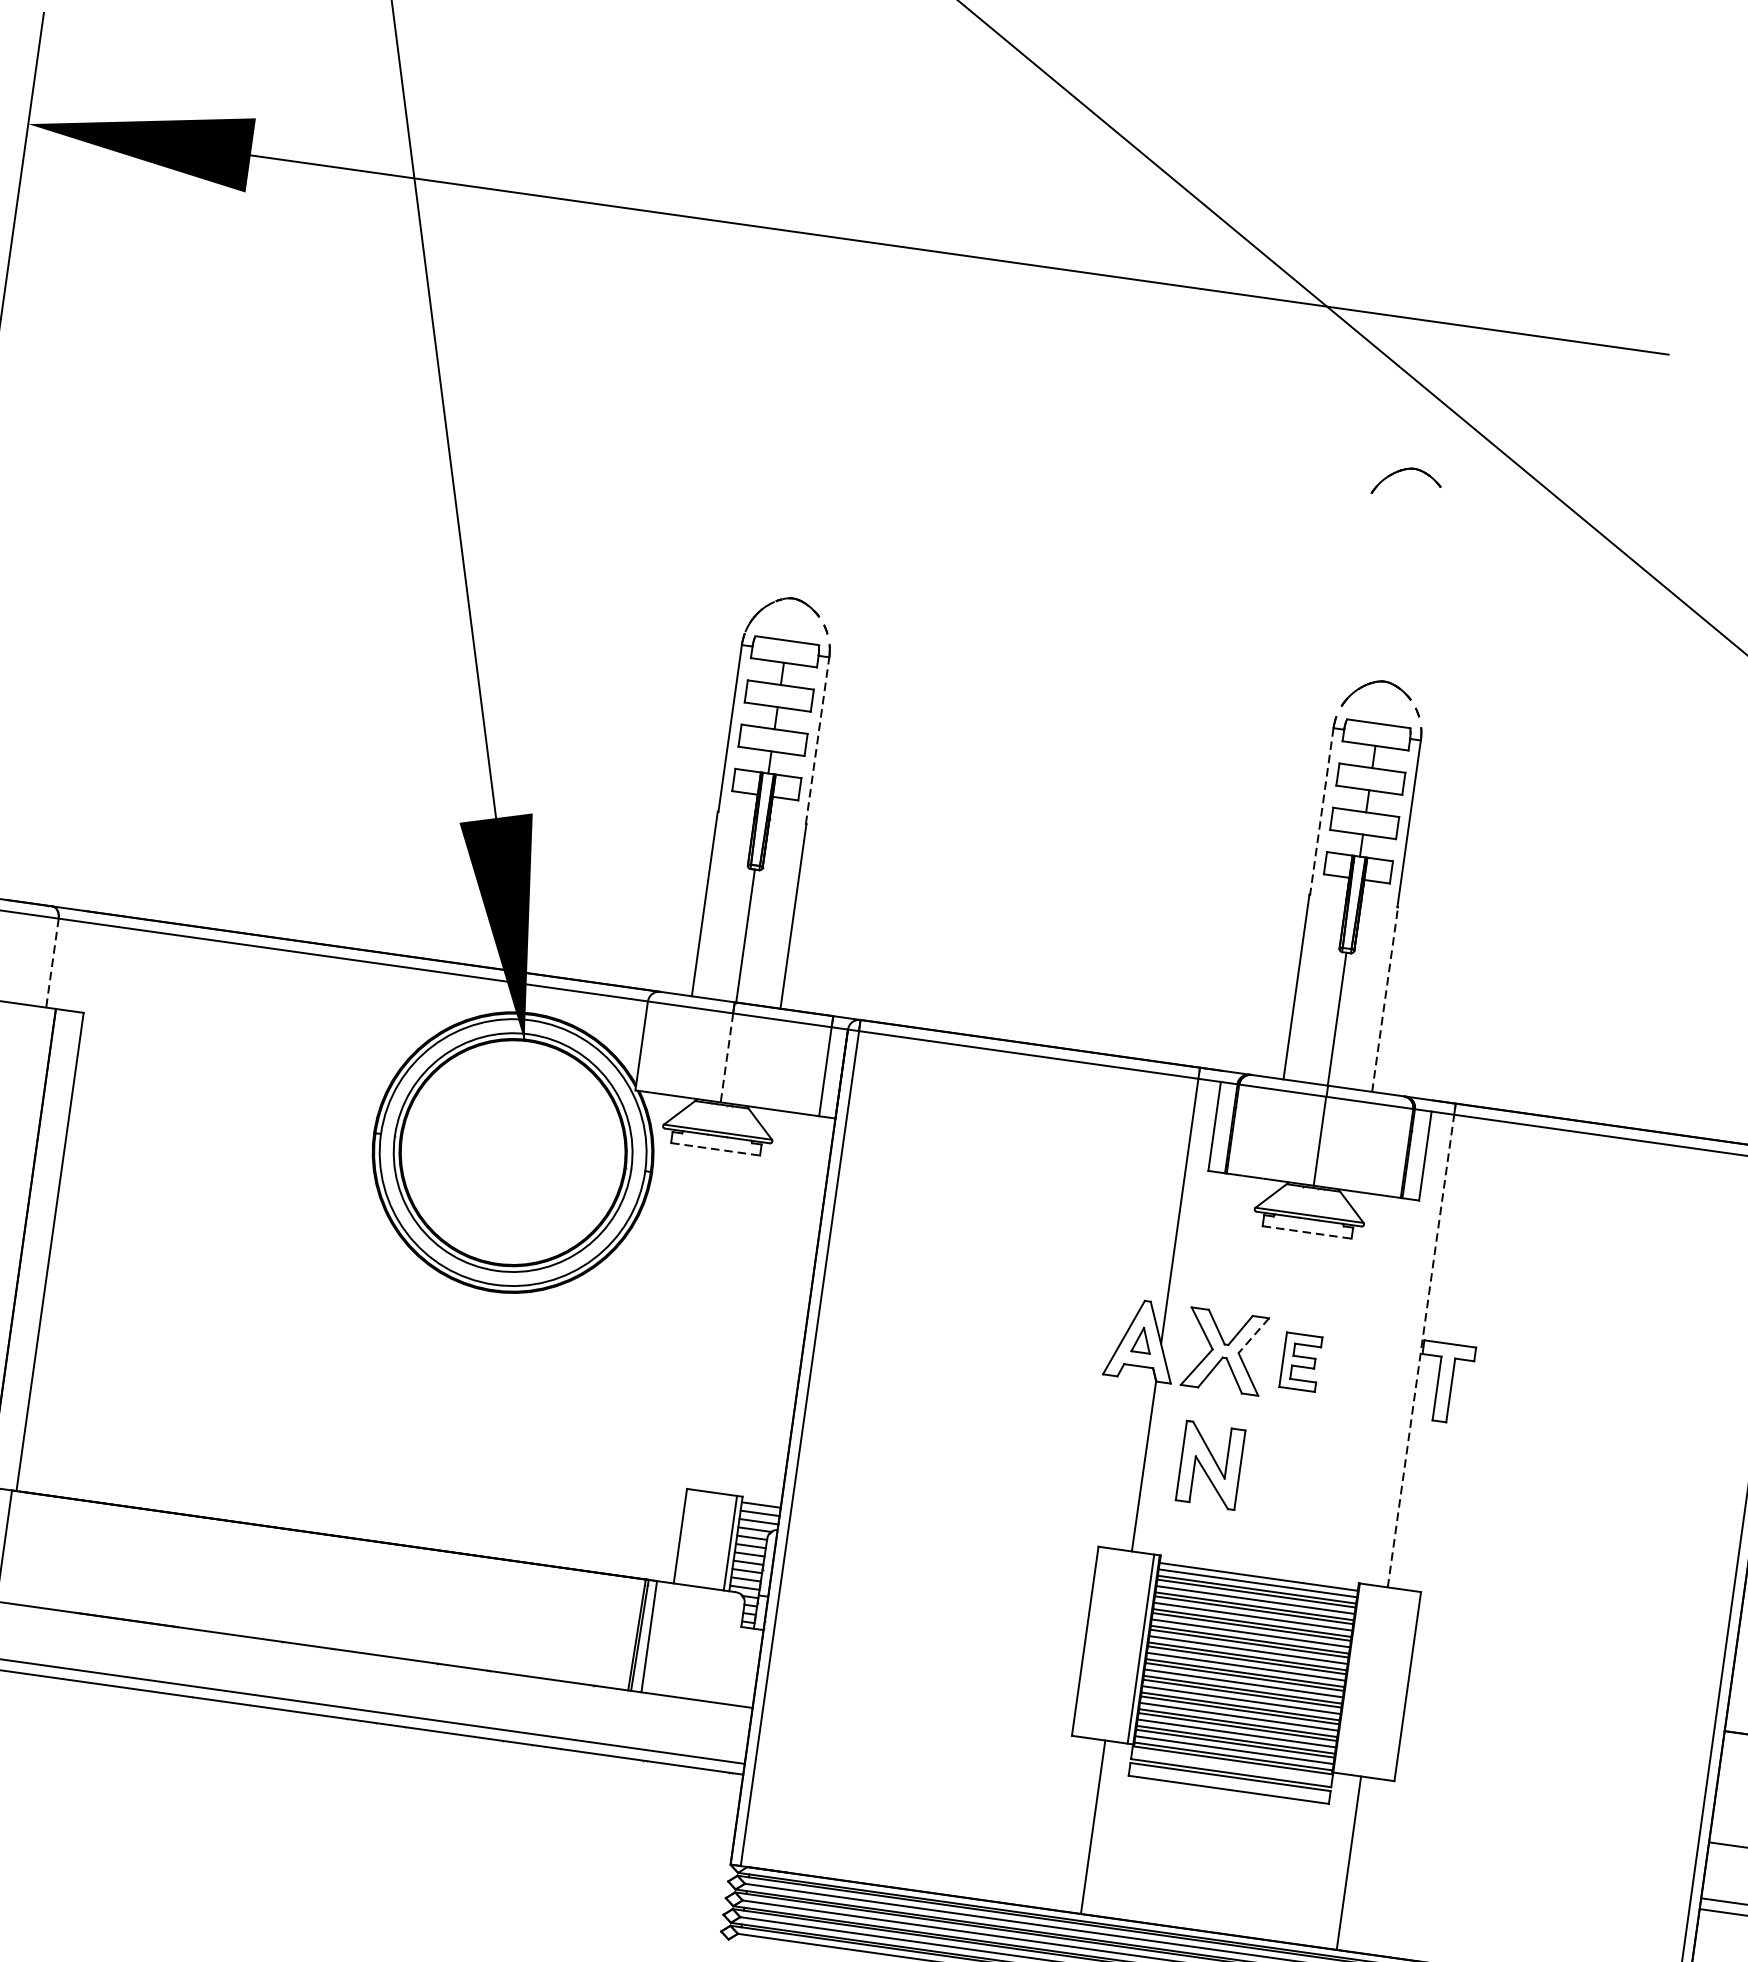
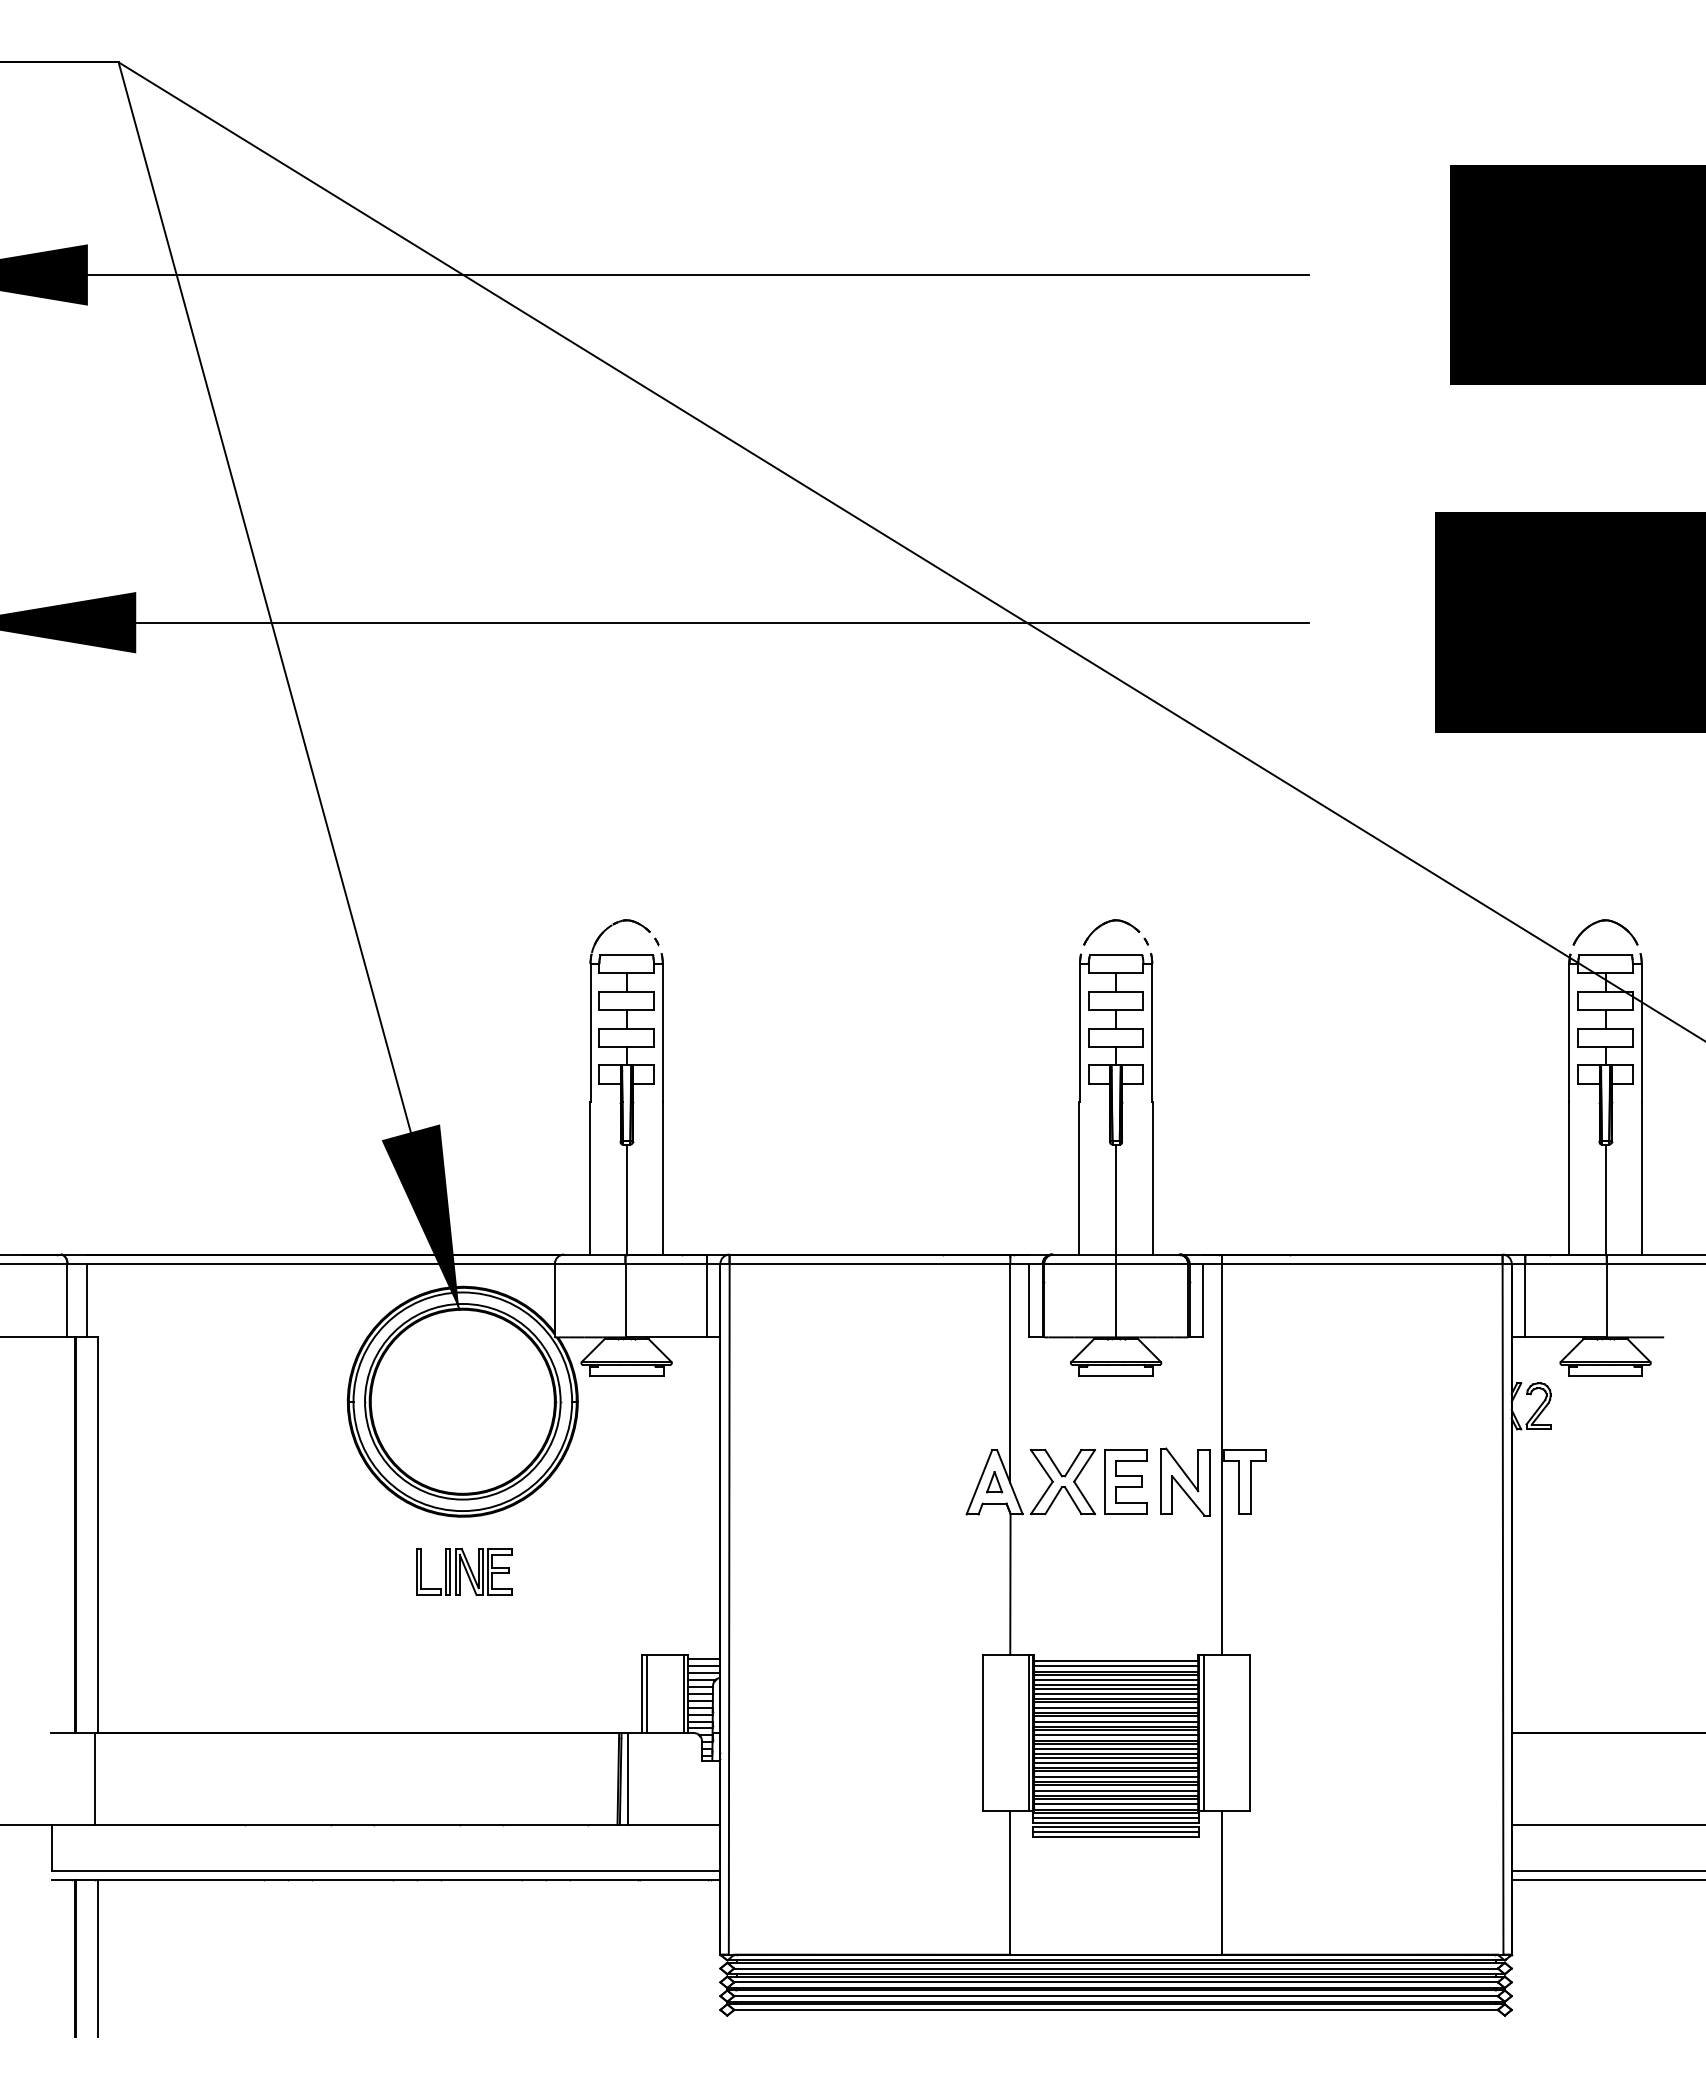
part: (1403, 471) -> (1107, 747), removed
line: (817, 740) -> (662, 1032), dashed -> solid
line: (1322, 811) -> (1080, 1032), dashed -> solid
line: (52, 963) -> (67, 1300), dashed -> solid
line: (75, 966) -> (86, 1300), added
line: (1384, 998) -> (1152, 1177), dashed -> solid
line: (726, 1057) -> (625, 1300), dashed -> solid
line: (715, 1149) -> (626, 1376), dashed -> solid
line: (1307, 1233) -> (1116, 1376), dashed -> solid
line: (1253, 1335) -> (1084, 1465), dashed -> solid
line: (1420, 1351) -> (1221, 1459), dashed -> solid
part: (486, 1358) -> (464, 1571), added
part: (1300, 1361) -> (1125, 1481), size x1.43
part: (1210, 1464) -> (1185, 1481), moved
line: (685, 1536) -> (646, 1693), added
line: (1352, 1678) -> (1203, 1732), added
line: (1231, 1767) -> (1115, 1818), added
line: (1229, 1782) -> (1115, 1831), added

